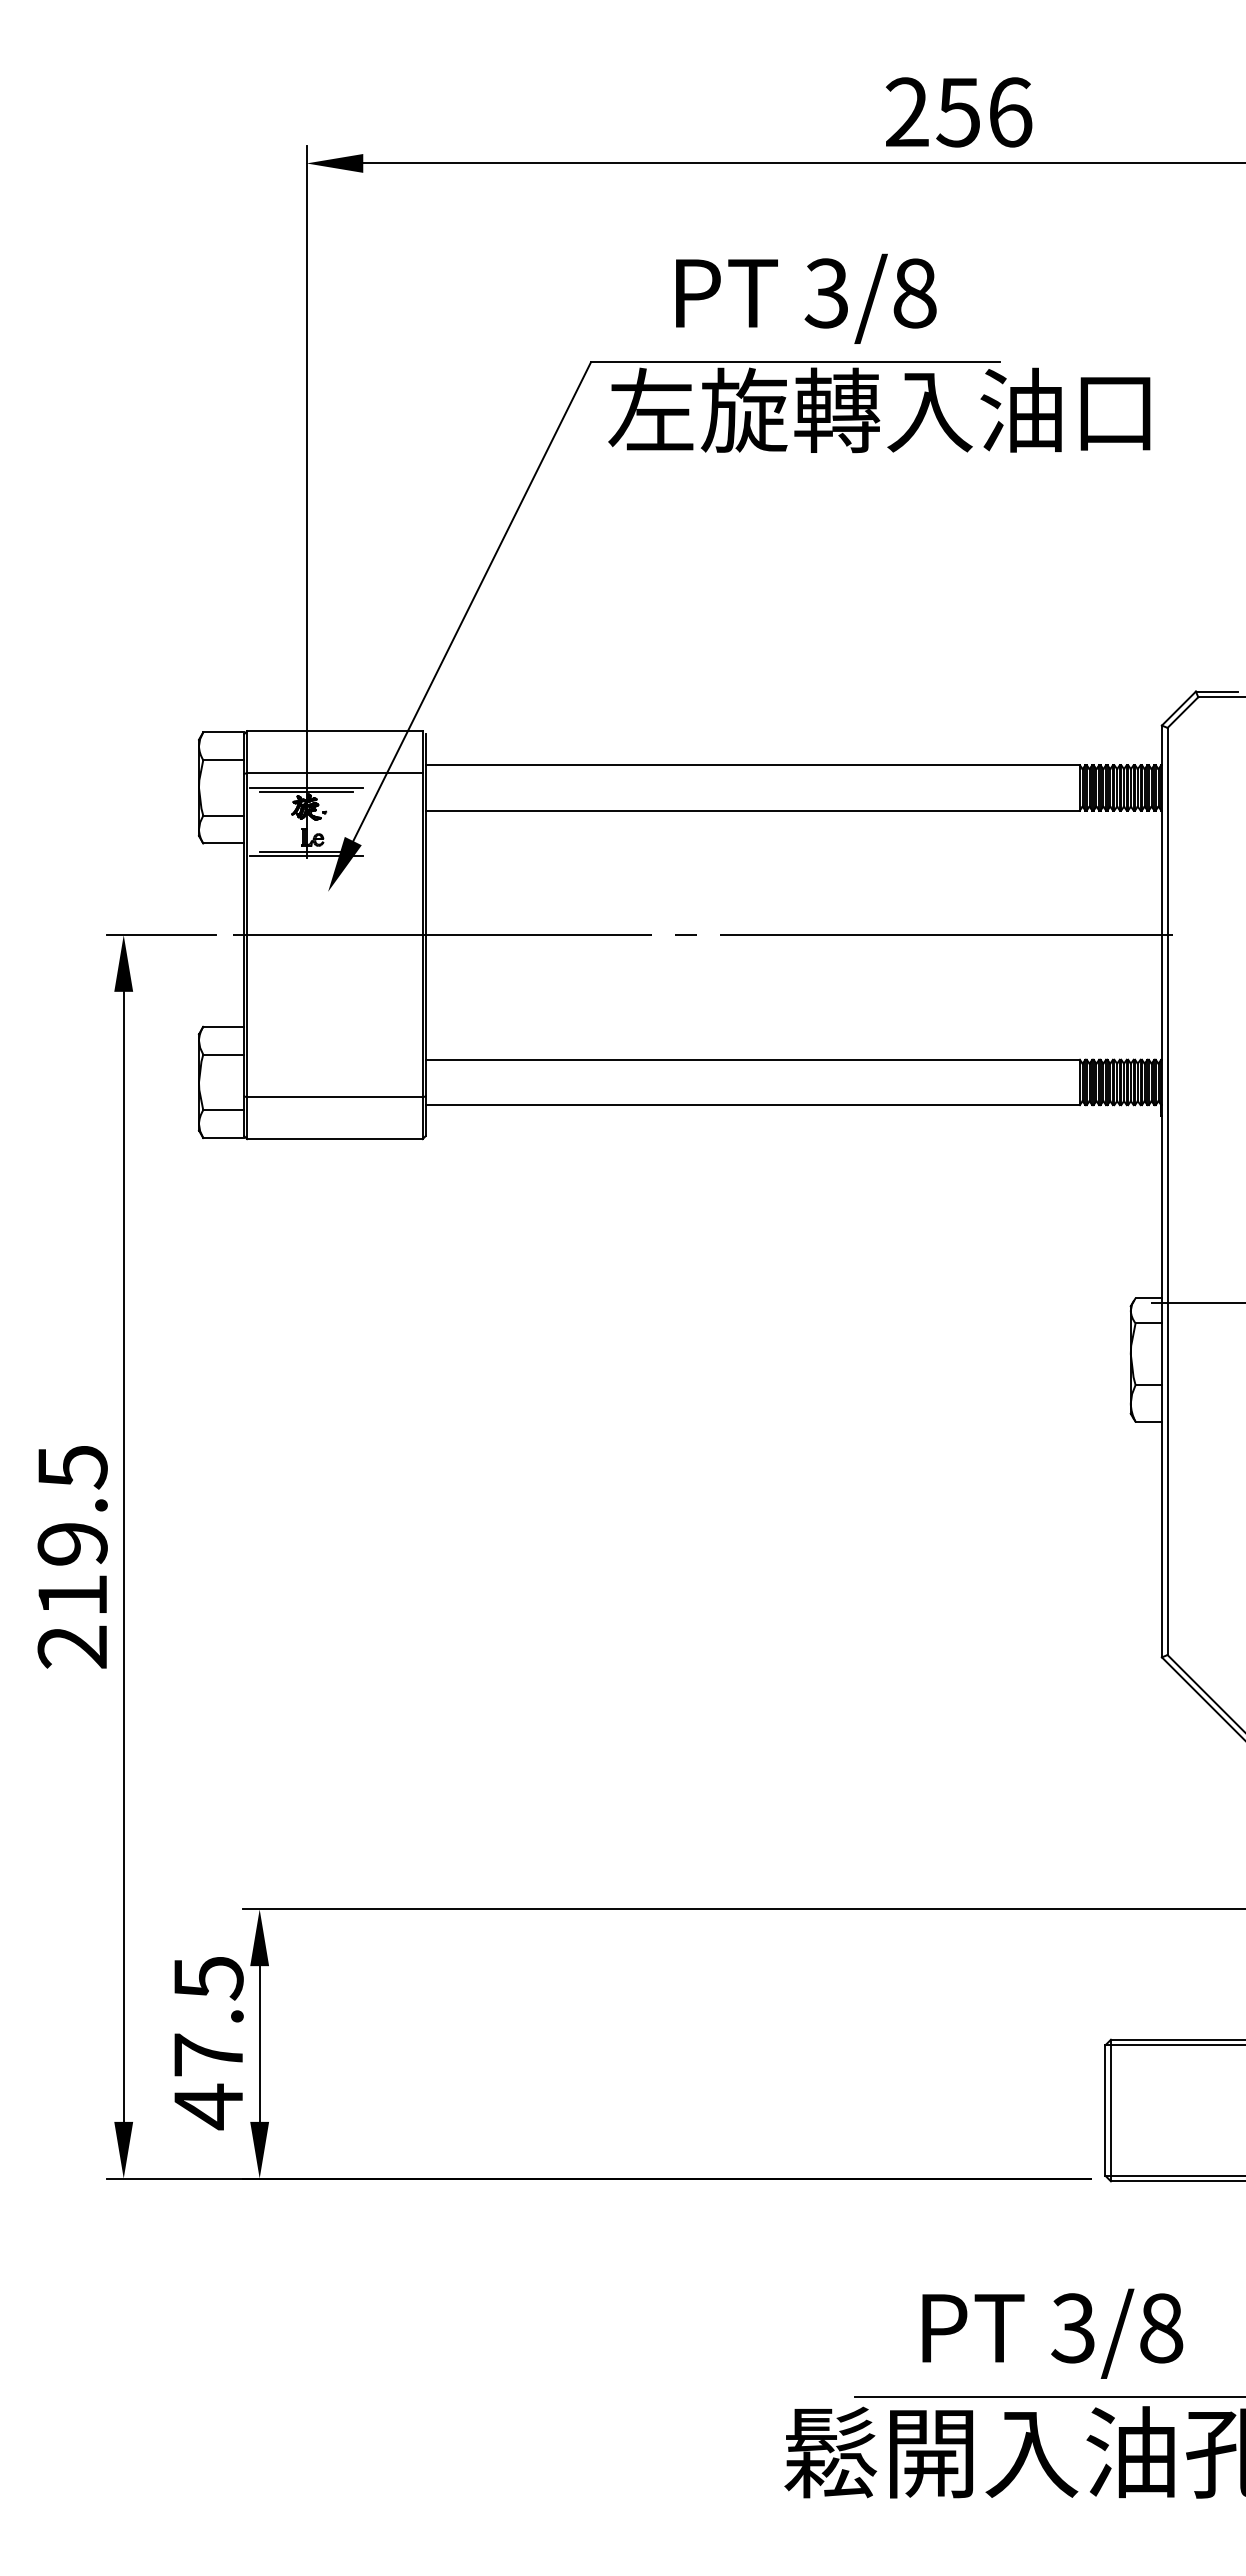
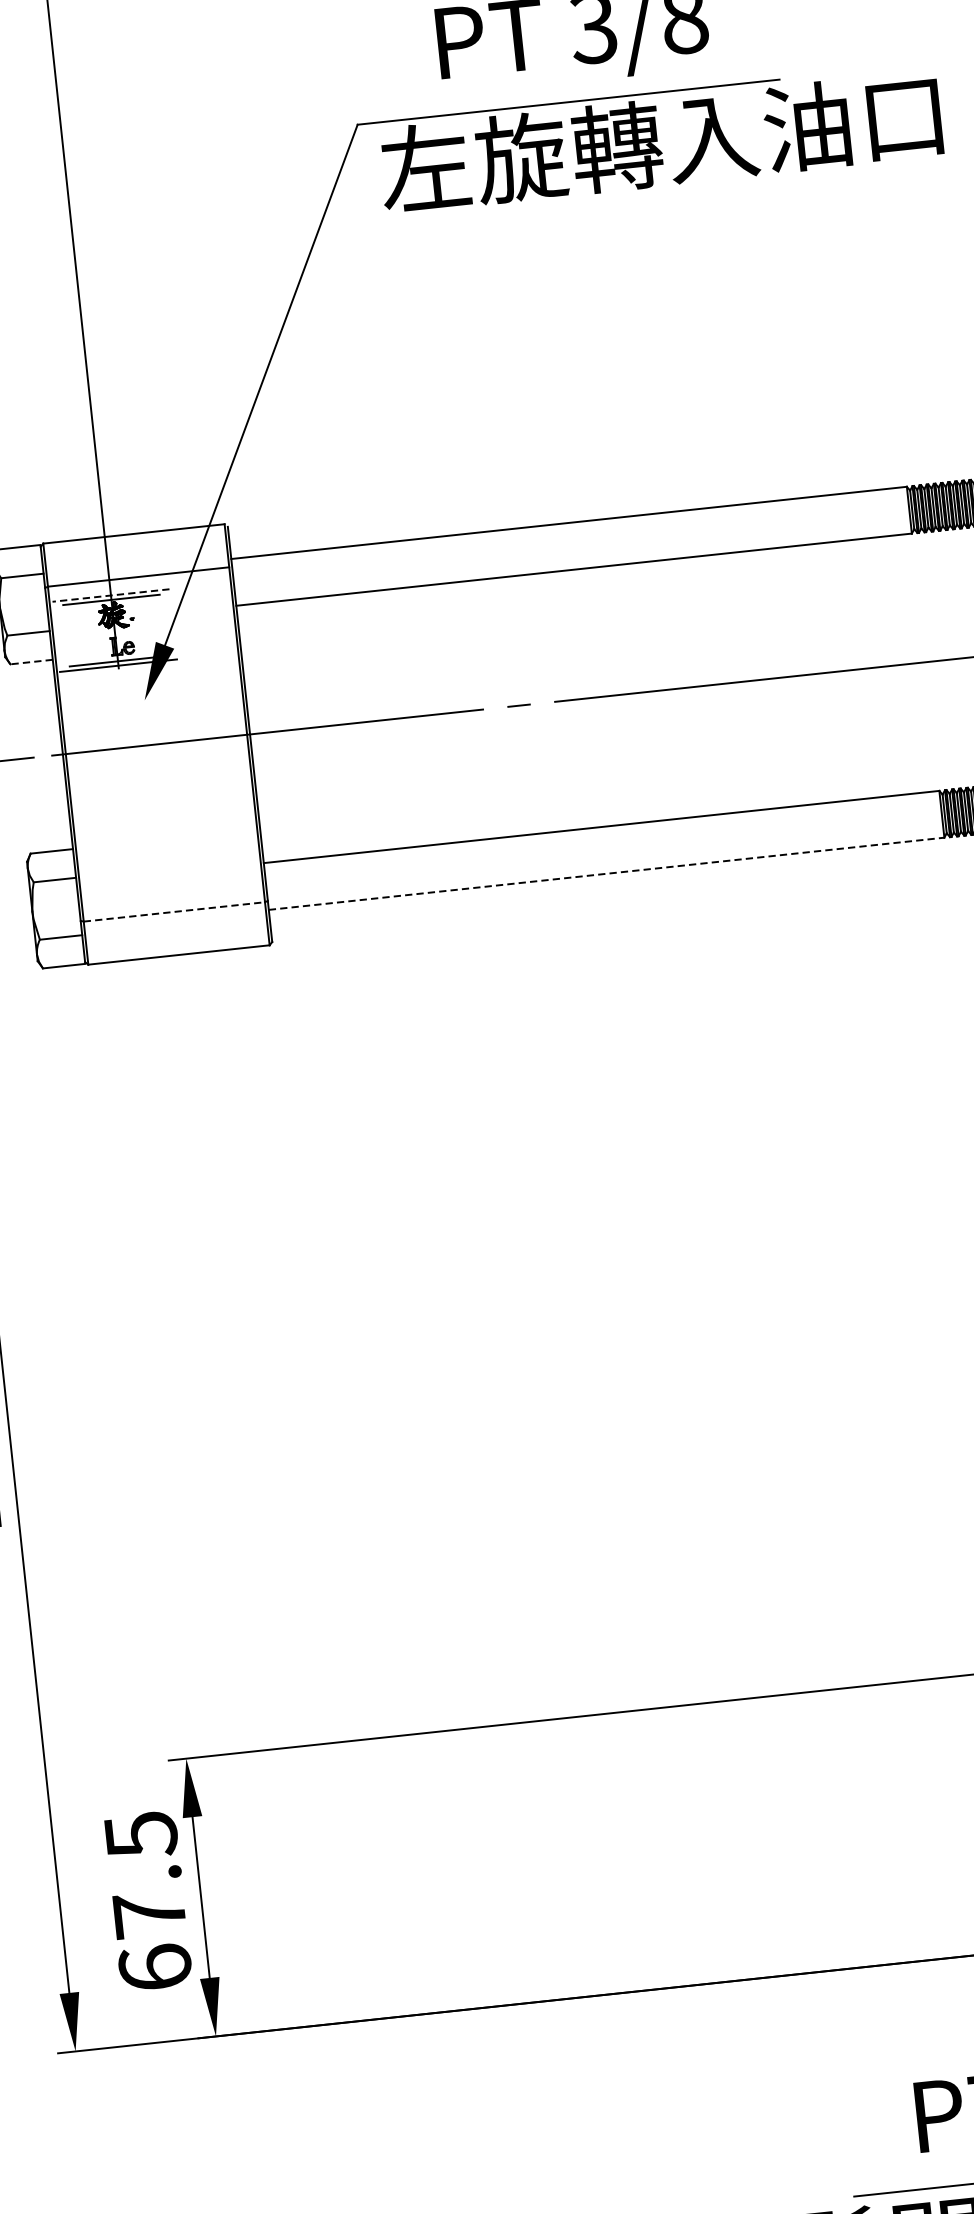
line: (306, 787) -> (110, 595), solid -> dashed
line: (223, 843) -> (31, 662), solid -> dashed
line: (334, 1097) -> (173, 912), solid -> dashed
line: (753, 1105) -> (607, 874), solid -> dashed
text: (208, 2106) -> (155, 1967), 47.5 -> 67.5

